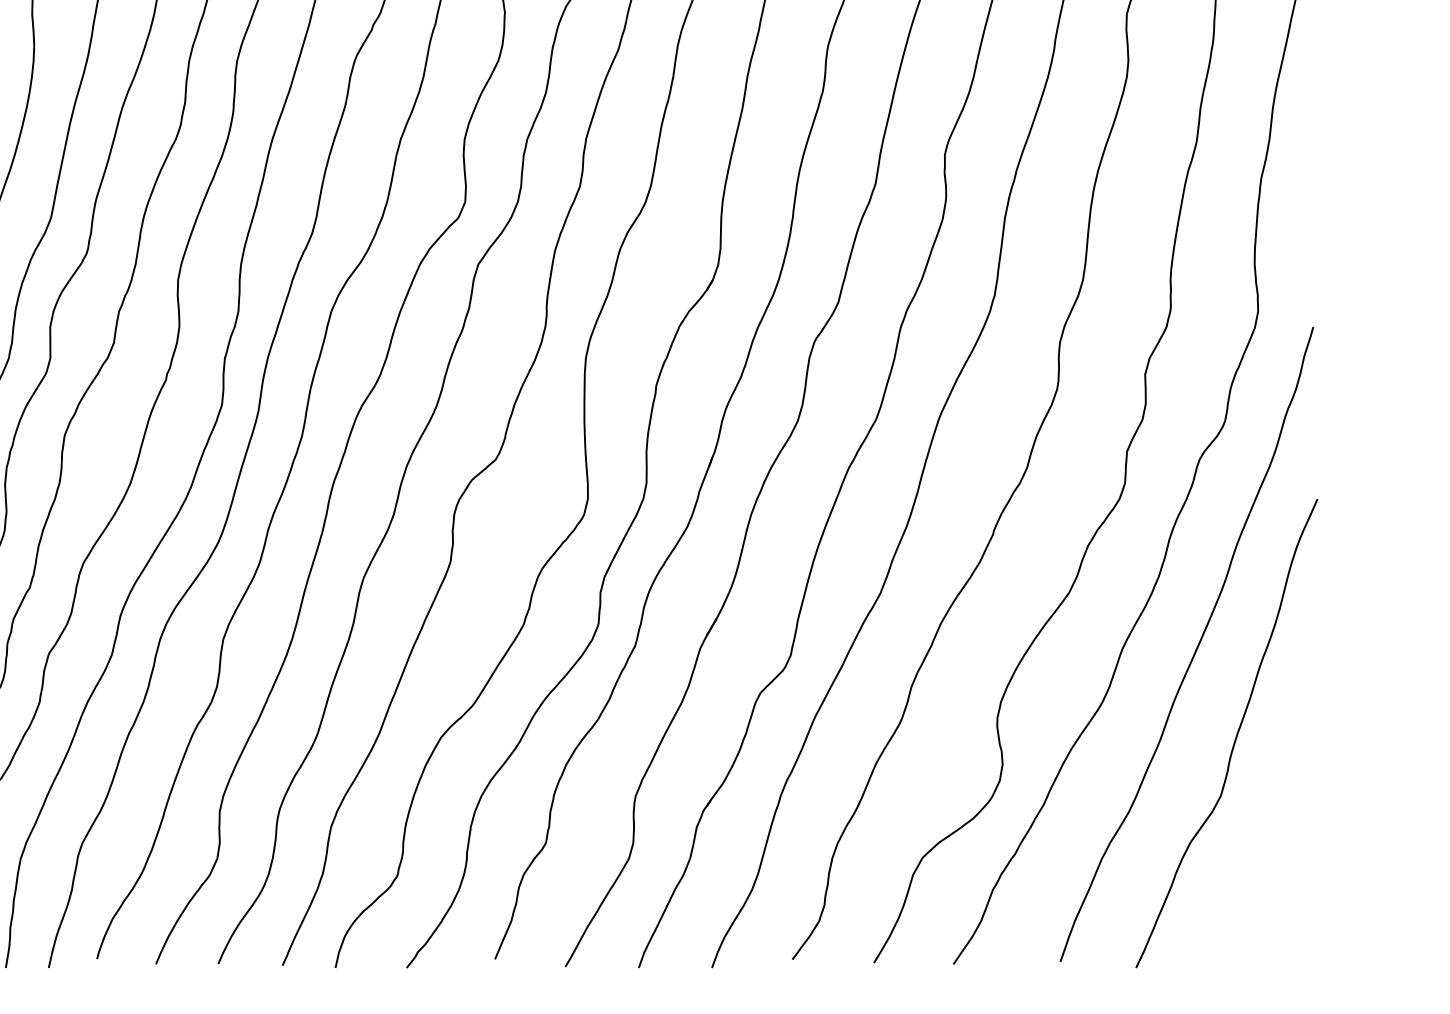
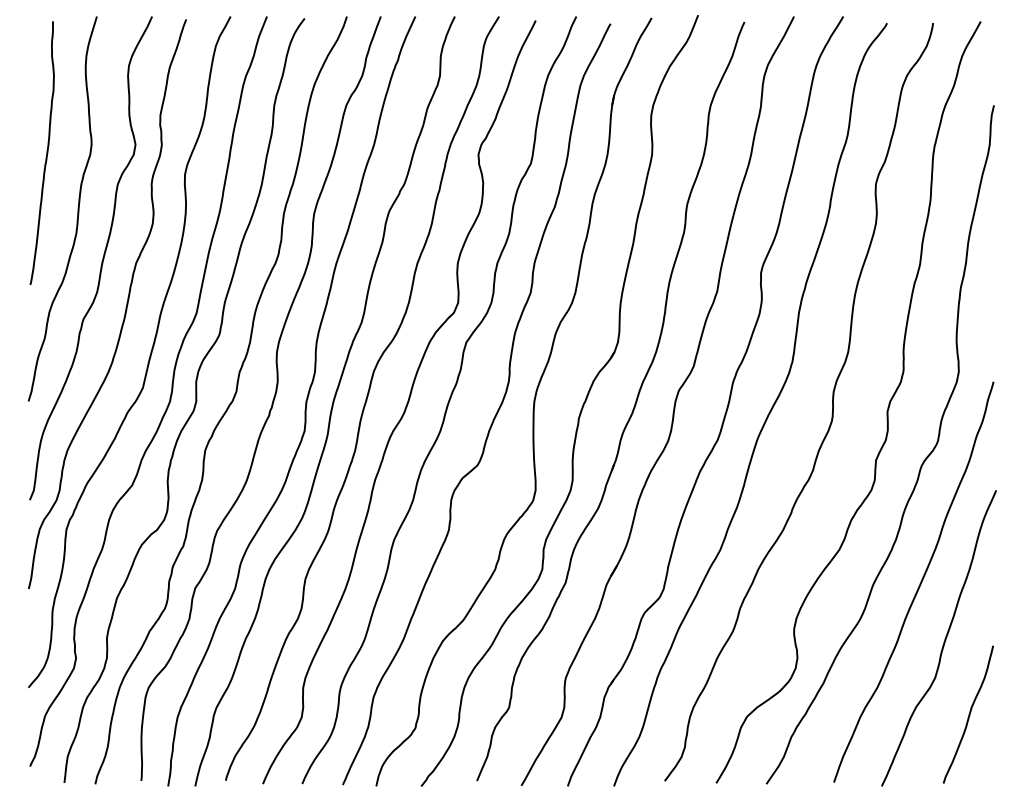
curve: (1273, 854) -> (968, 714), added

